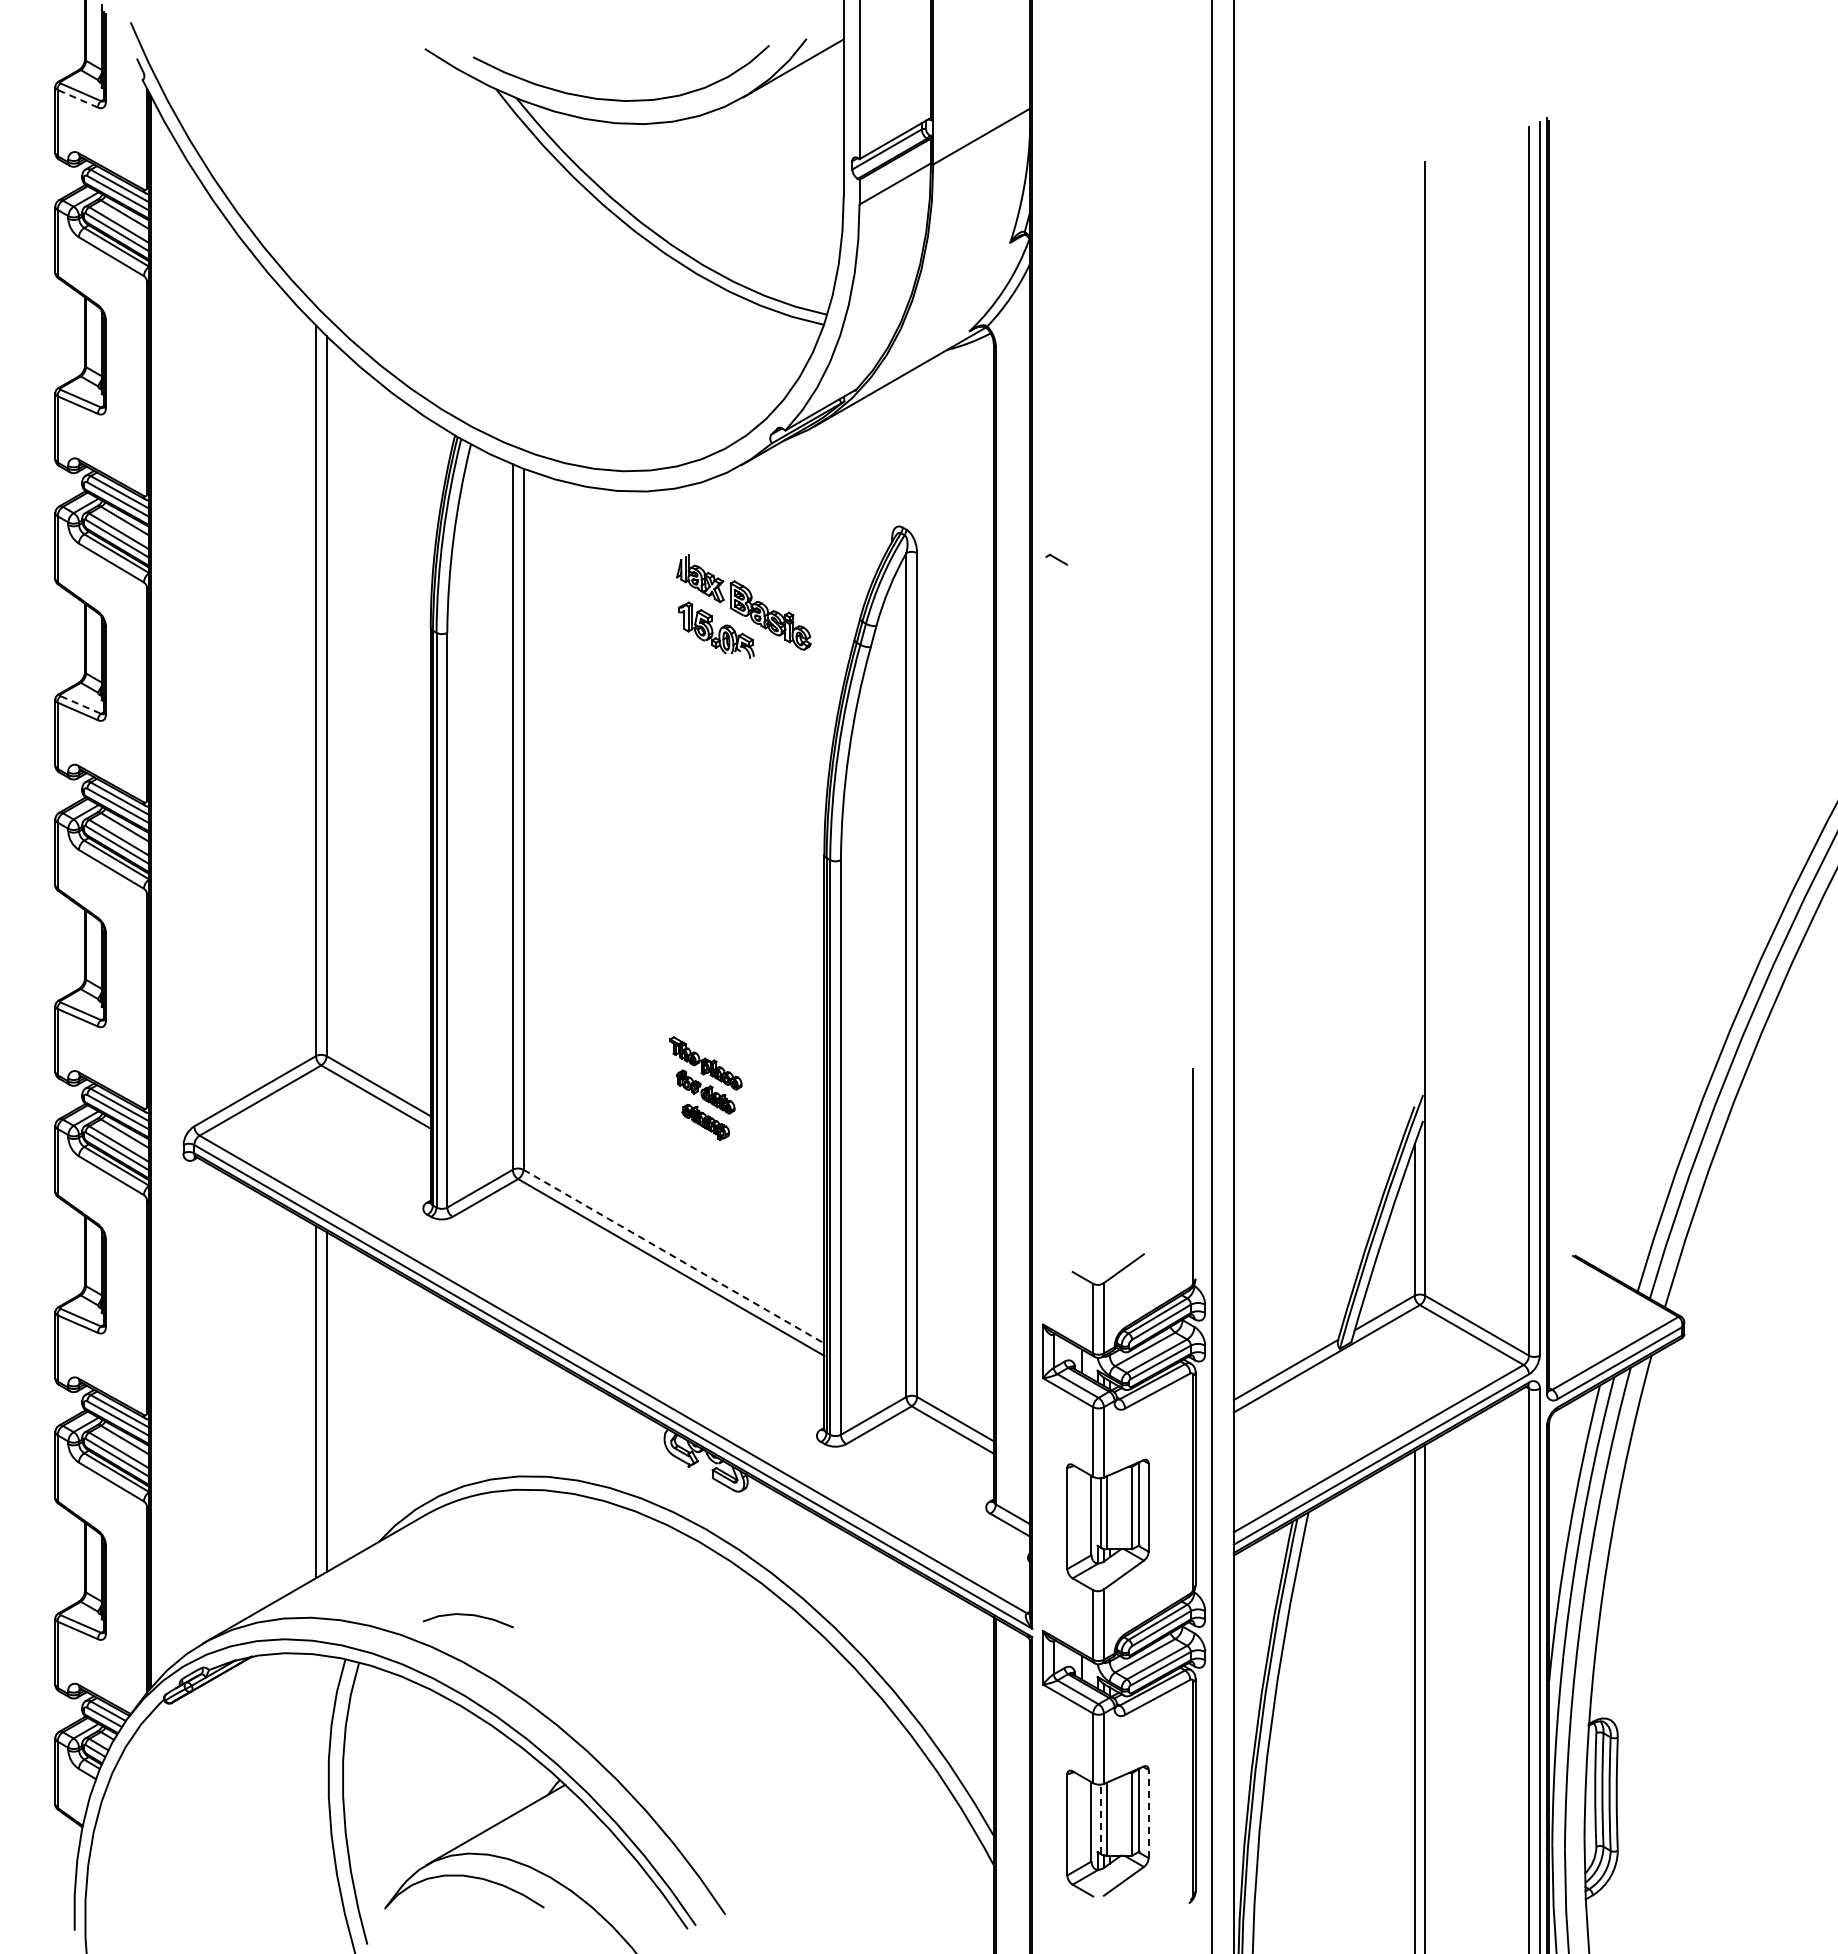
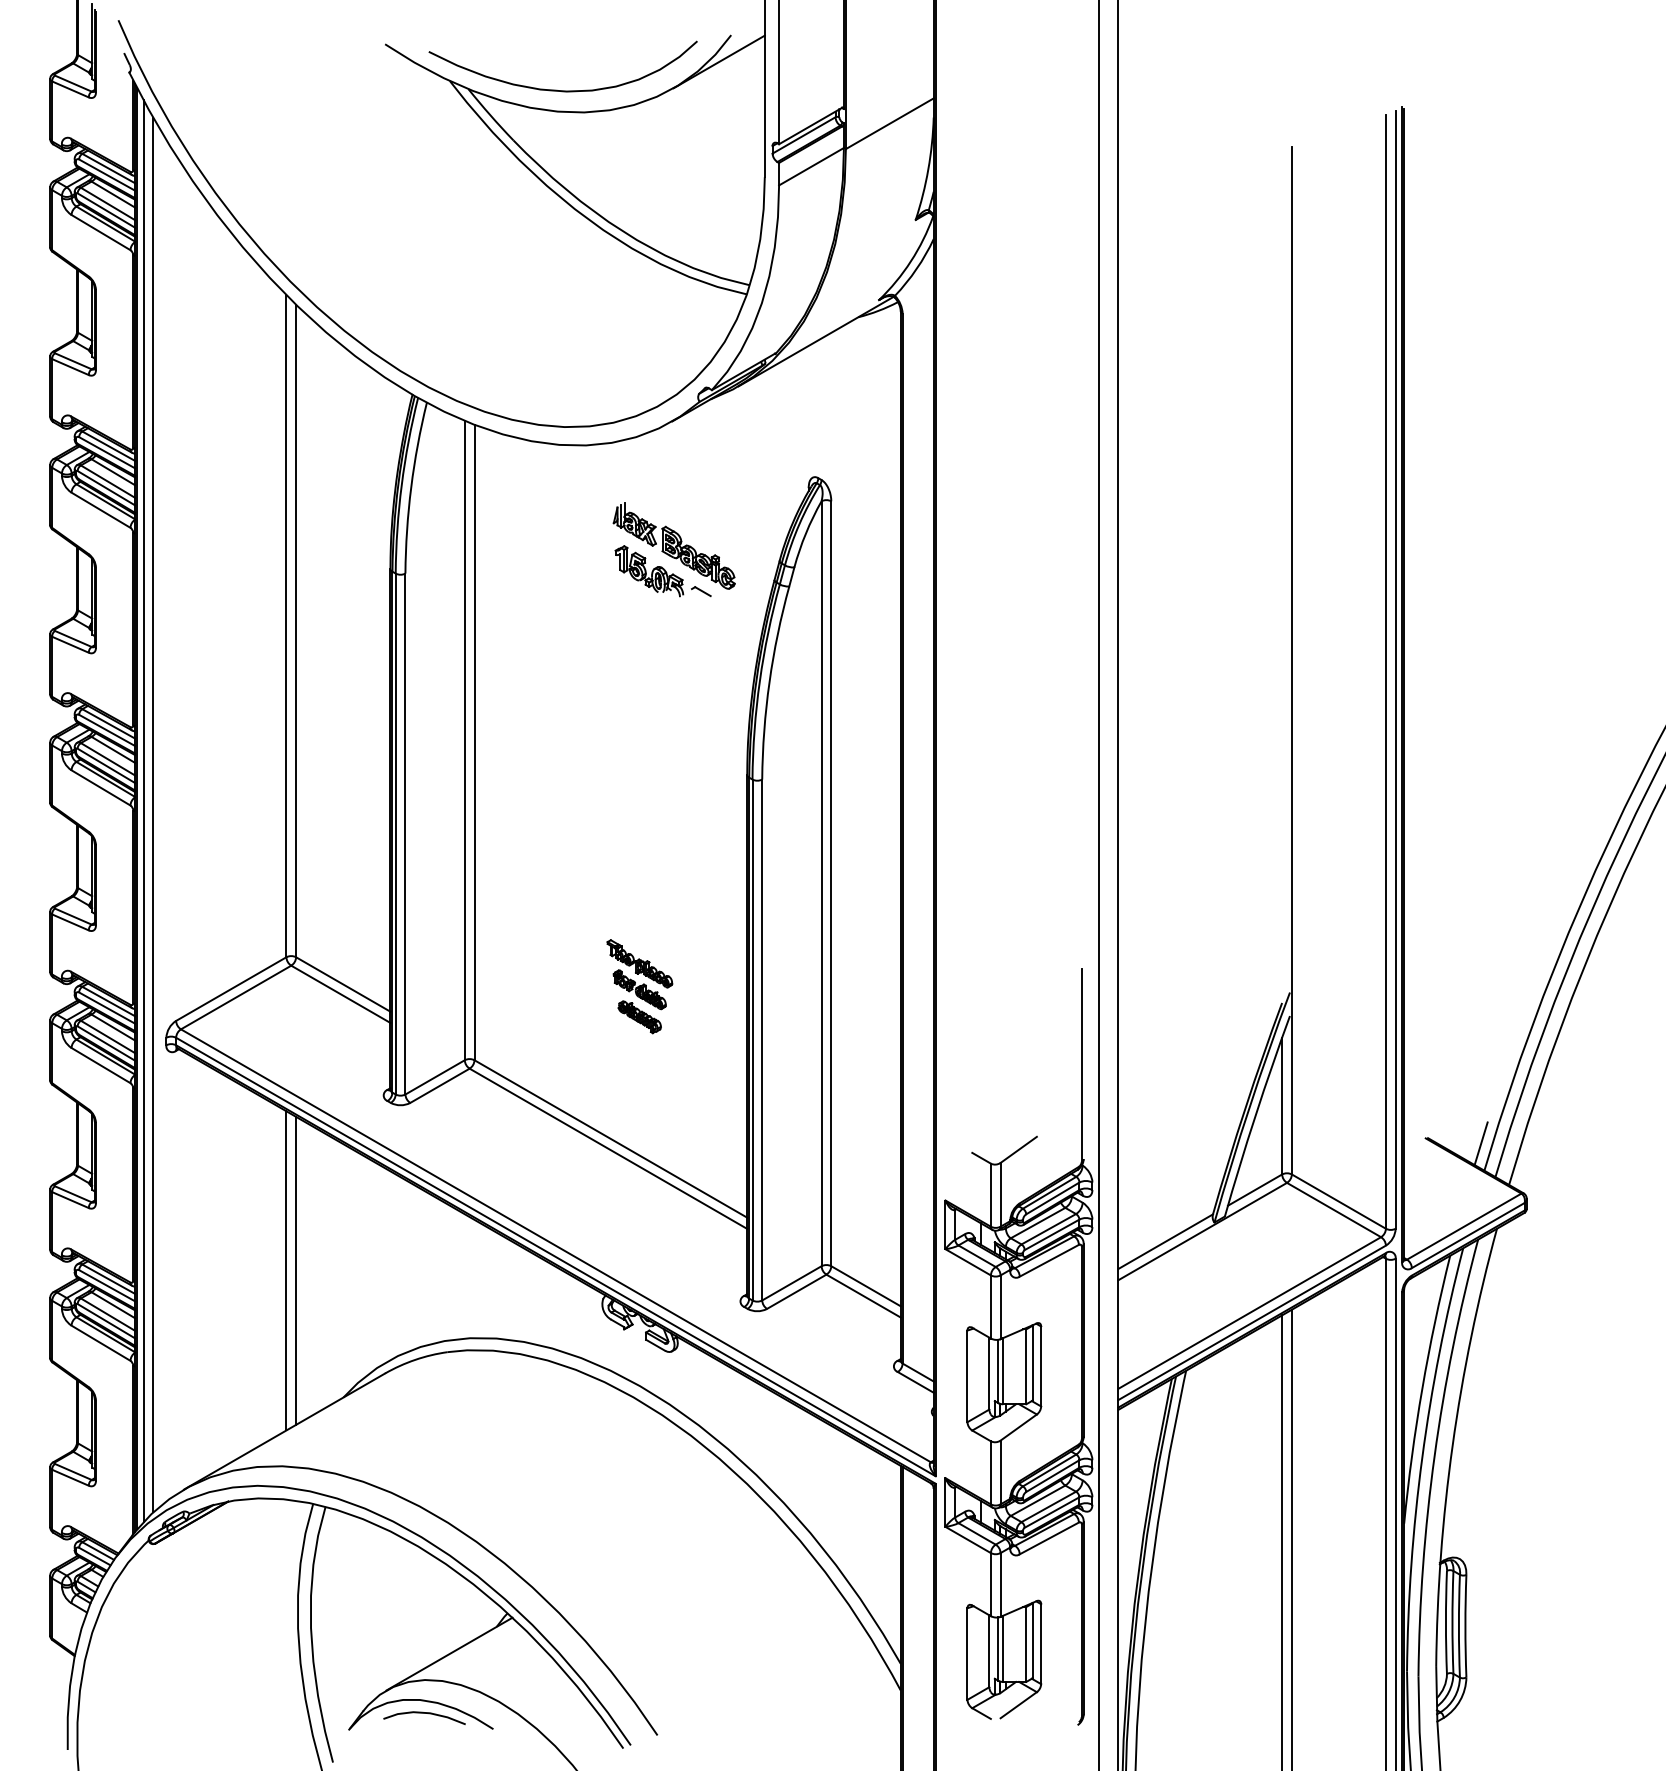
line: (77, 98) -> (70, 89), dashed -> solid
part: (1056, 559) -> (701, 591), moved
line: (81, 705) -> (73, 639), dashed -> solid
line: (158, 894) -> (143, 810), added
line: (169, 899) -> (153, 815), added
line: (673, 1256) -> (610, 1138), dashed -> solid
line: (1633, 1261) -> (1480, 1143), added
curve: (468, 1615) -> (424, 1713), moved
line: (1148, 1813) -> (1041, 1643), dashed -> solid
line: (1101, 1819) -> (998, 1649), dashed -> solid

